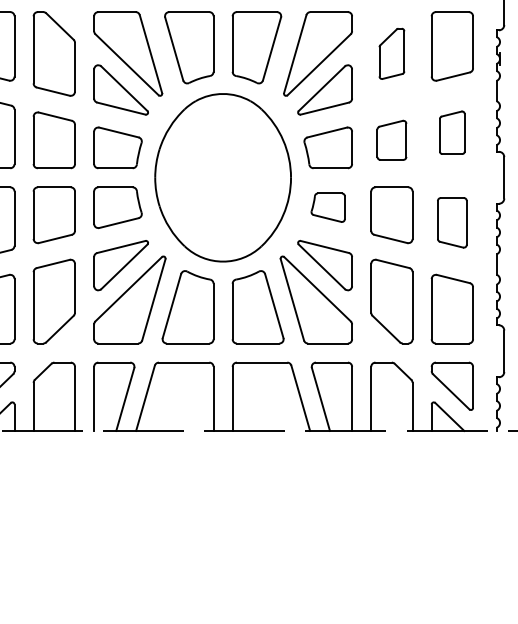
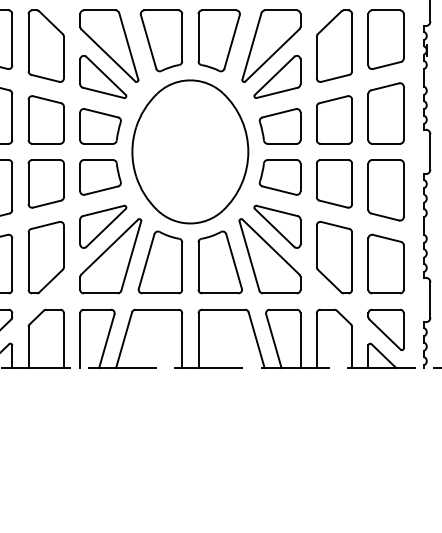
part: (391, 53) -> (334, 45), size x1.67
part: (451, 132) -> (385, 113), size x1.67
part: (391, 139) -> (334, 119), size x1.43
part: (327, 207) -> (279, 177), size x1.43
part: (451, 222) -> (385, 190), size x1.43

